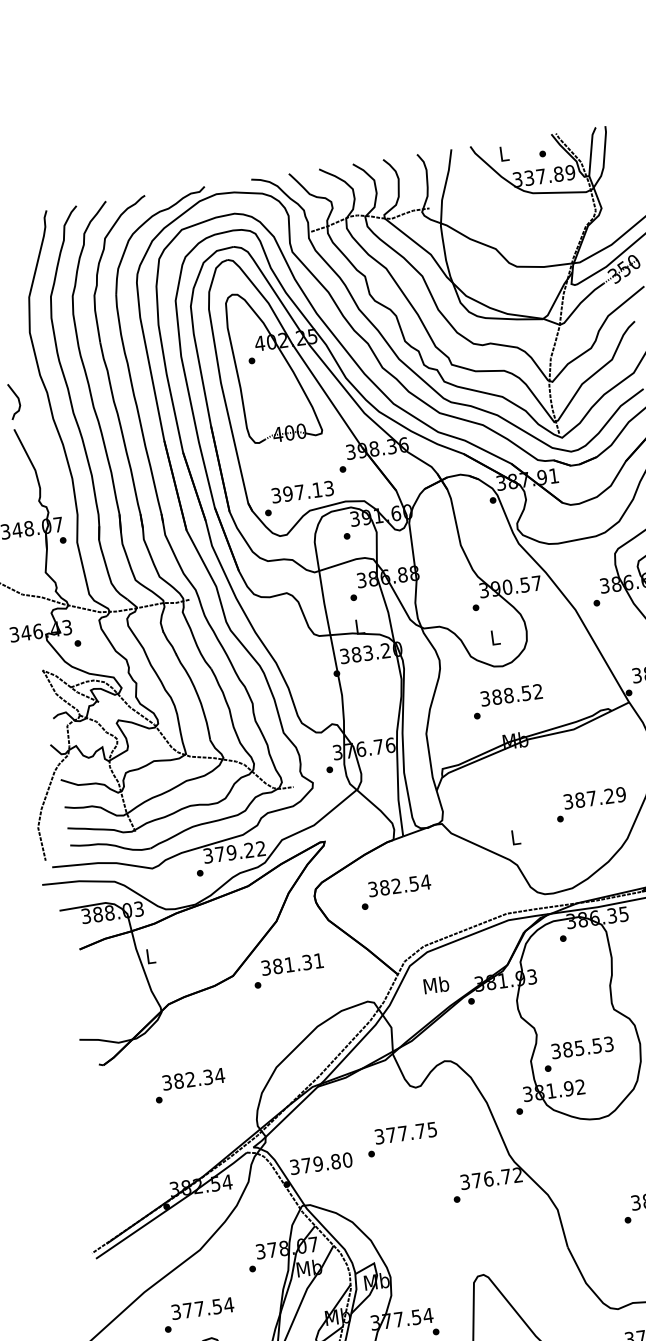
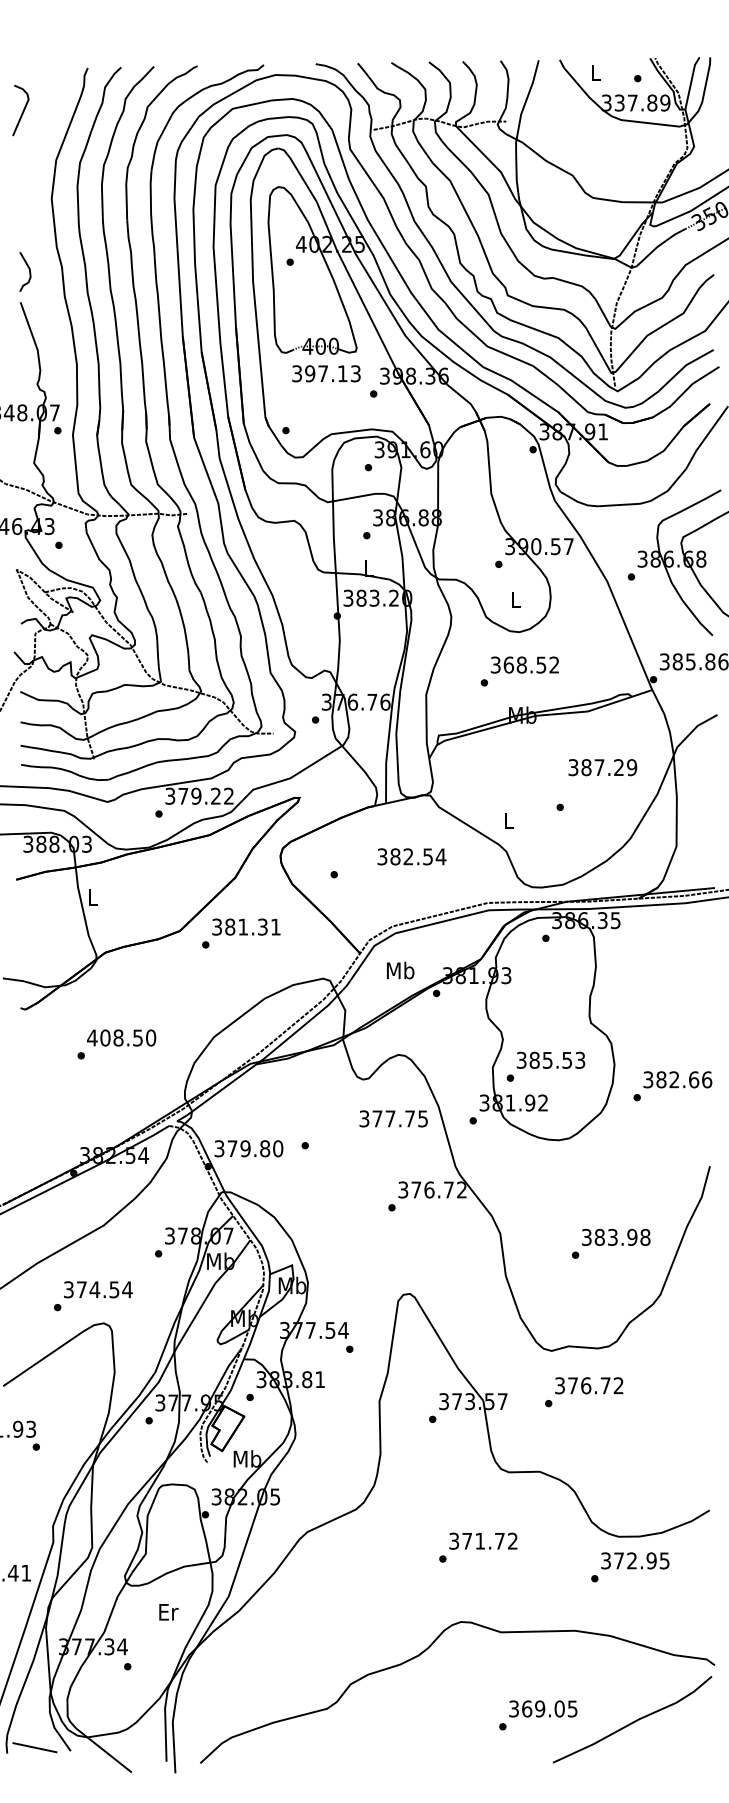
text: (302, 491) -> (326, 373), moved
text: (496, 696) -> (508, 664), 388.52 -> 368.52
text: (594, 798) -> (602, 767), moved
text: (399, 885) -> (411, 856), moved
text: (193, 1078) -> (121, 1037), 382.34 -> 408.50
text: (405, 1132) -> (393, 1118), moved
text: (199, 1308) -> (94, 1289), 377.54 -> 374.54

